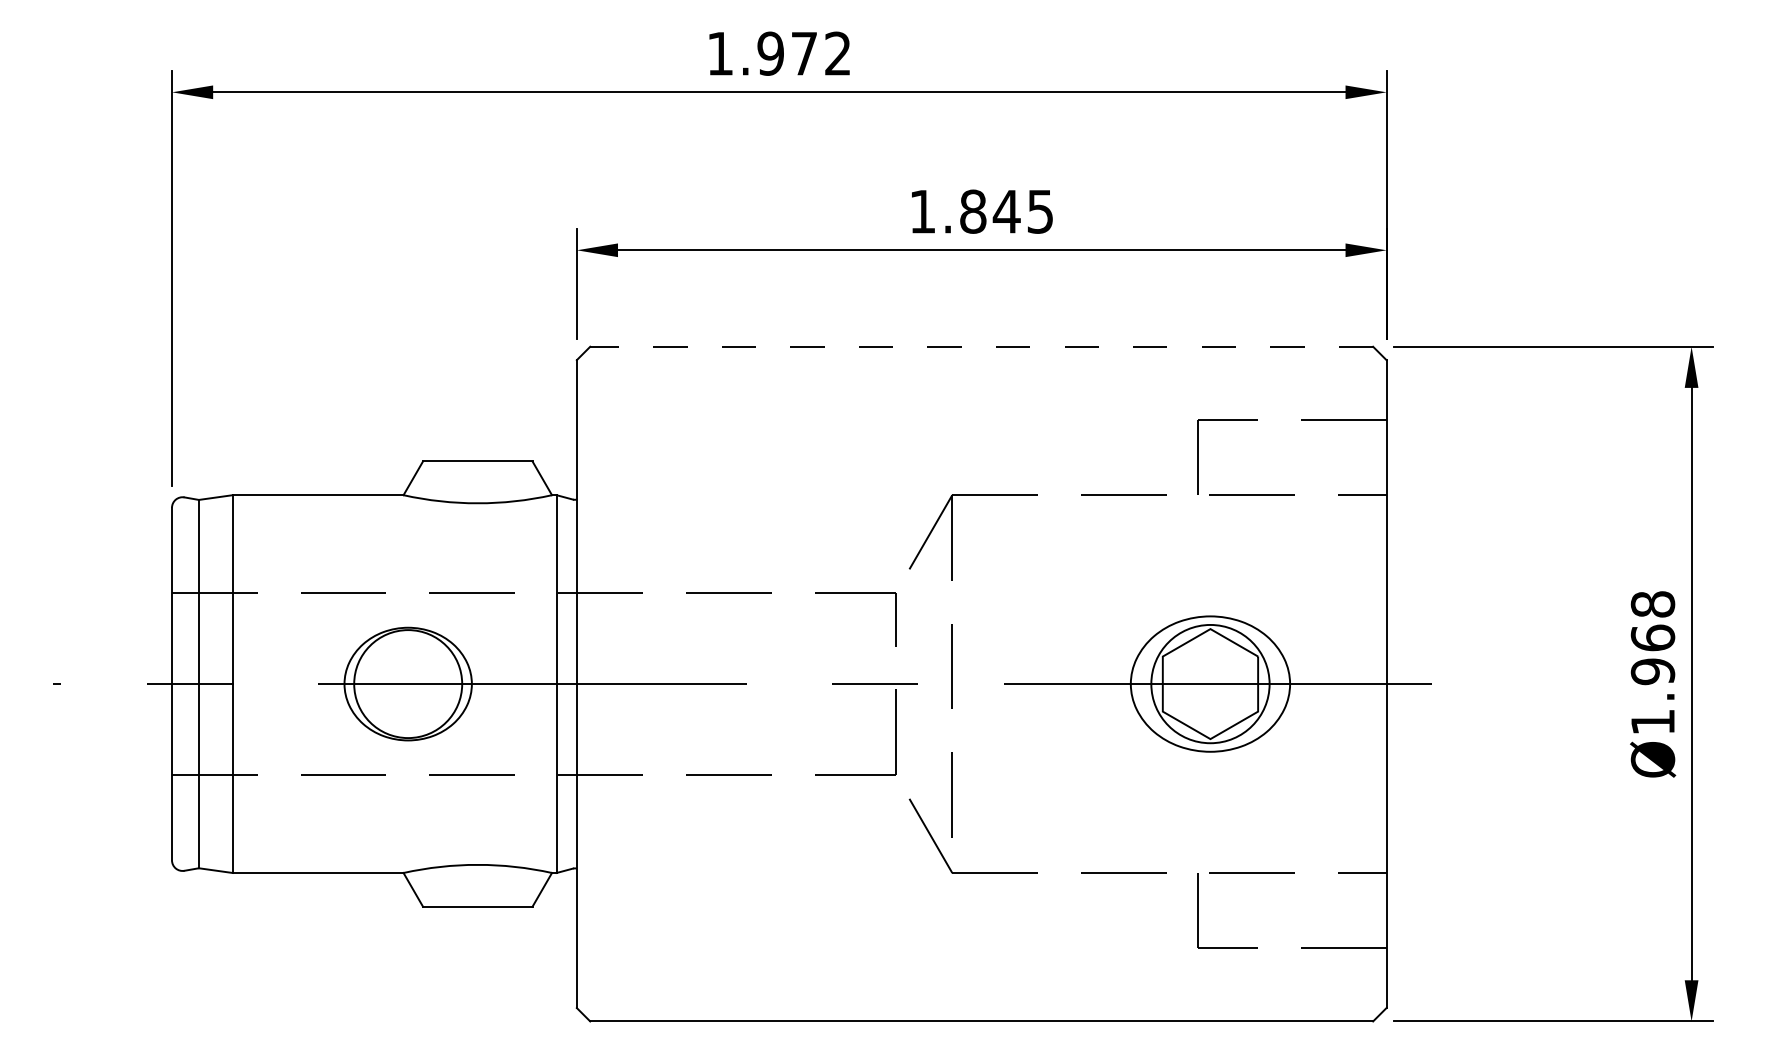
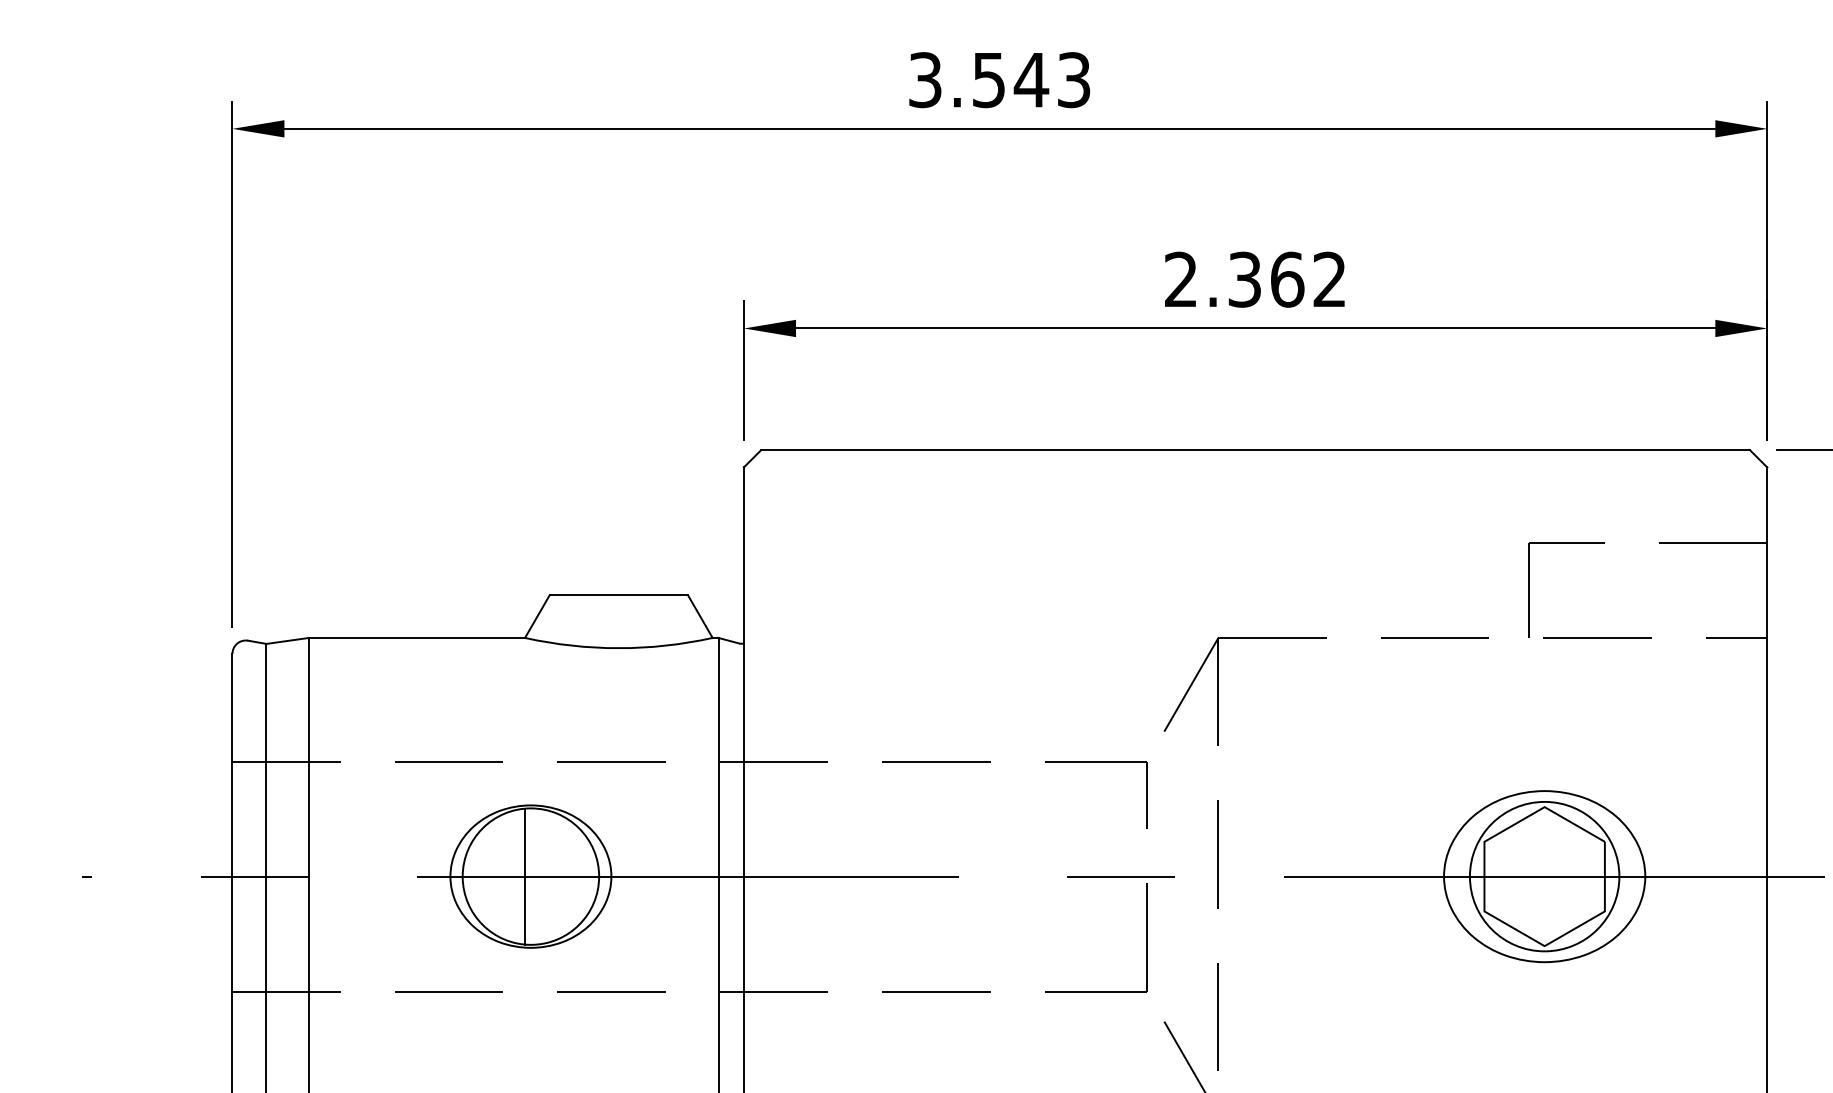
text: (778, 53) -> (998, 79), 1.972 -> 3.543
text: (981, 211) -> (1255, 279), 1.845 -> 2.362
line: (981, 346) -> (1255, 450), dashed -> solid
line: (403, 683) -> (524, 875), added

